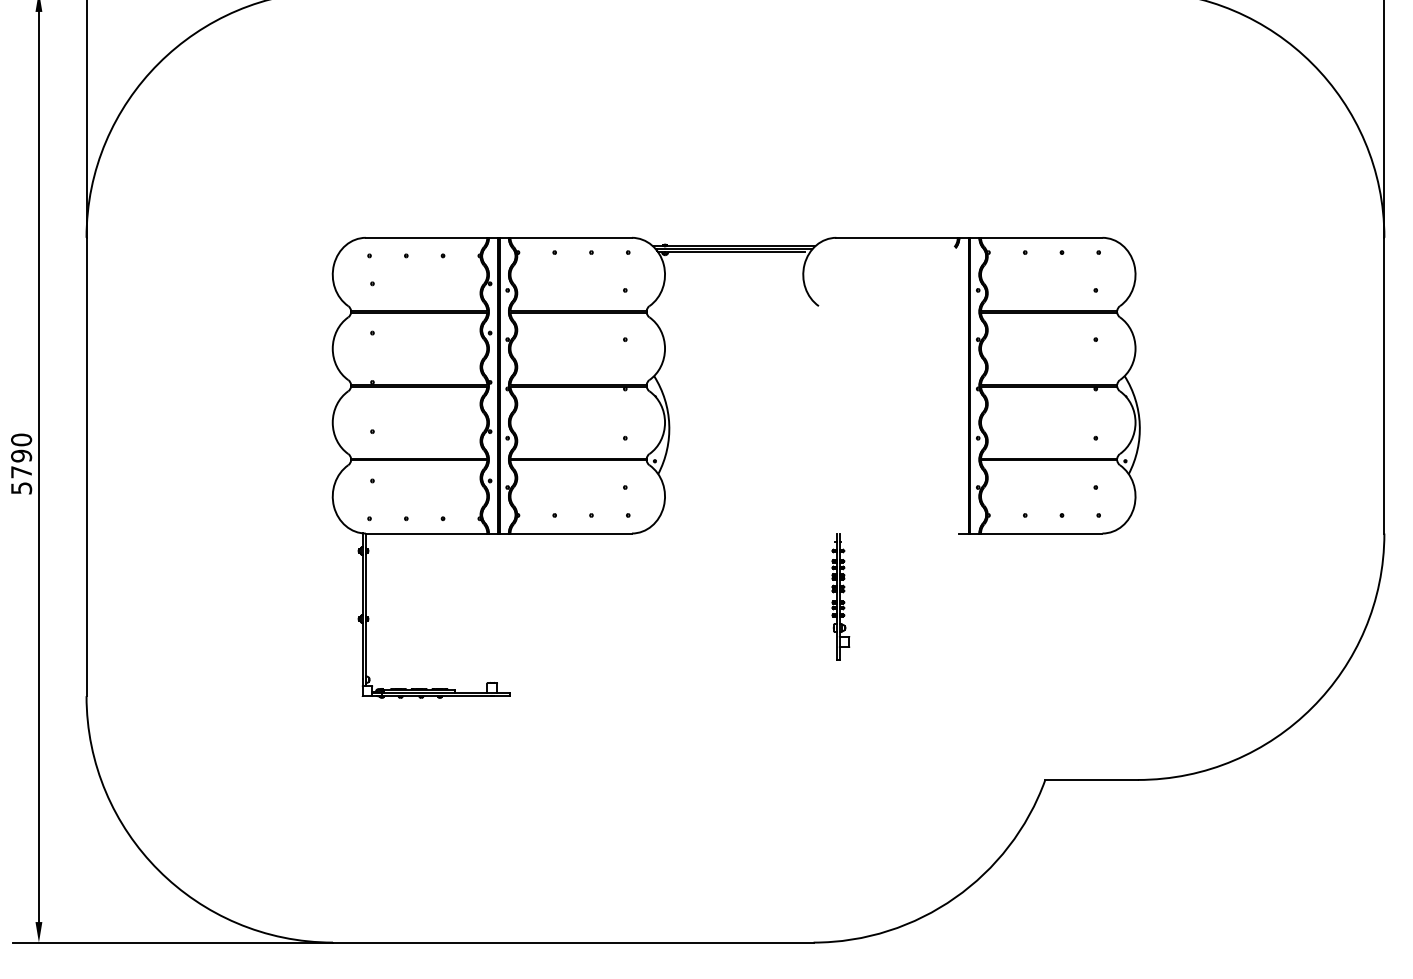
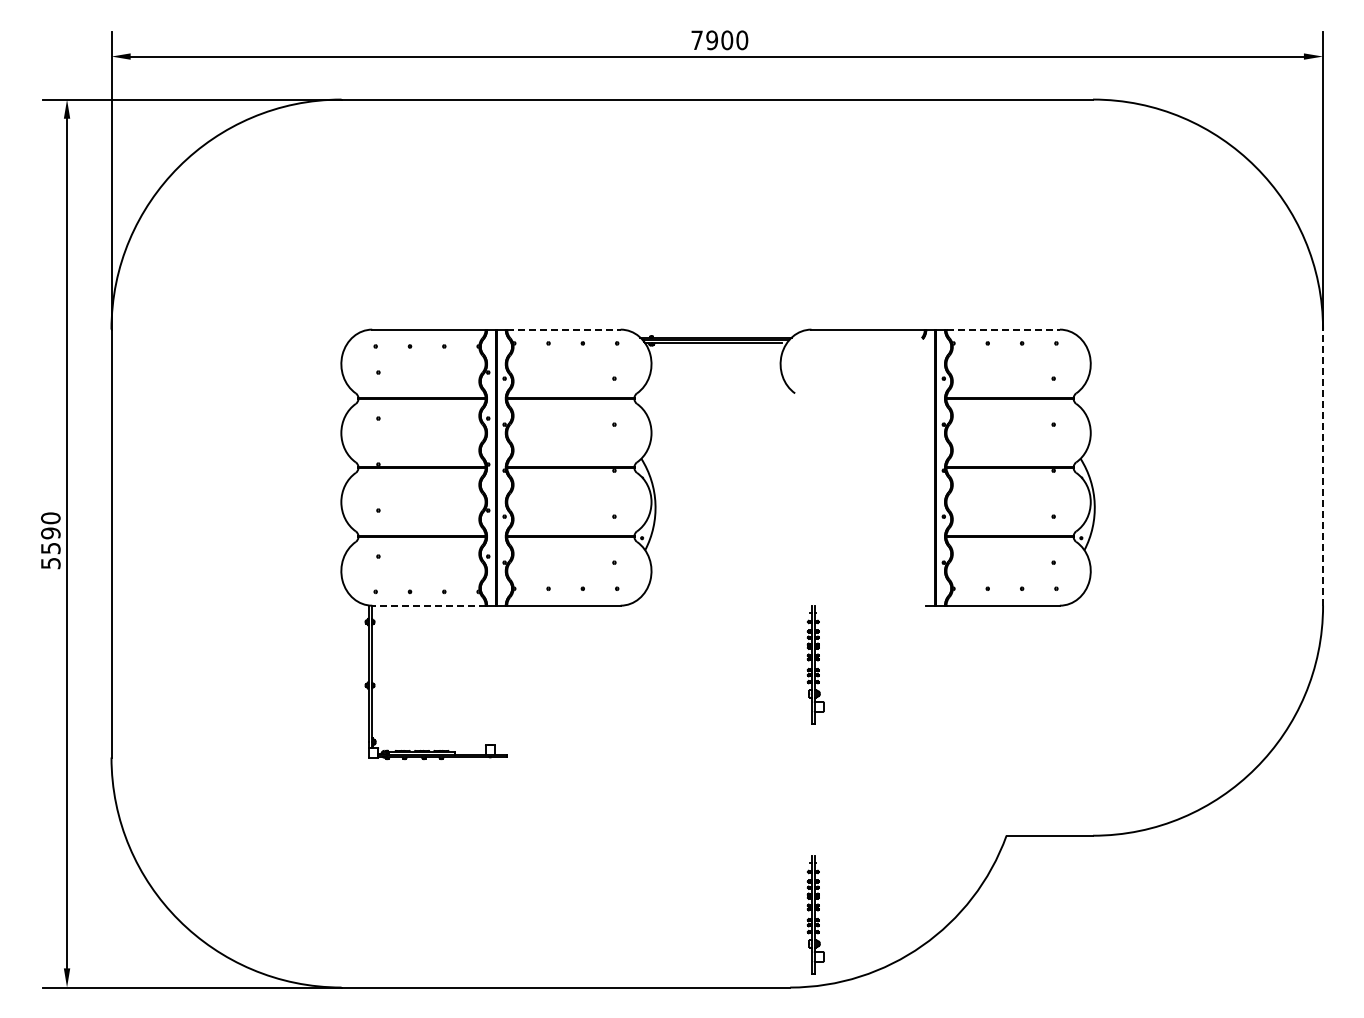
line: (570, 237) -> (563, 329), solid -> dashed
line: (1042, 237) -> (1003, 329), solid -> dashed
line: (1384, 385) -> (1323, 467), solid -> dashed
text: (21, 472) -> (50, 548), 5790 -> 5590
line: (426, 533) -> (428, 605), solid -> dashed
part: (840, 864) -> (815, 914), added

